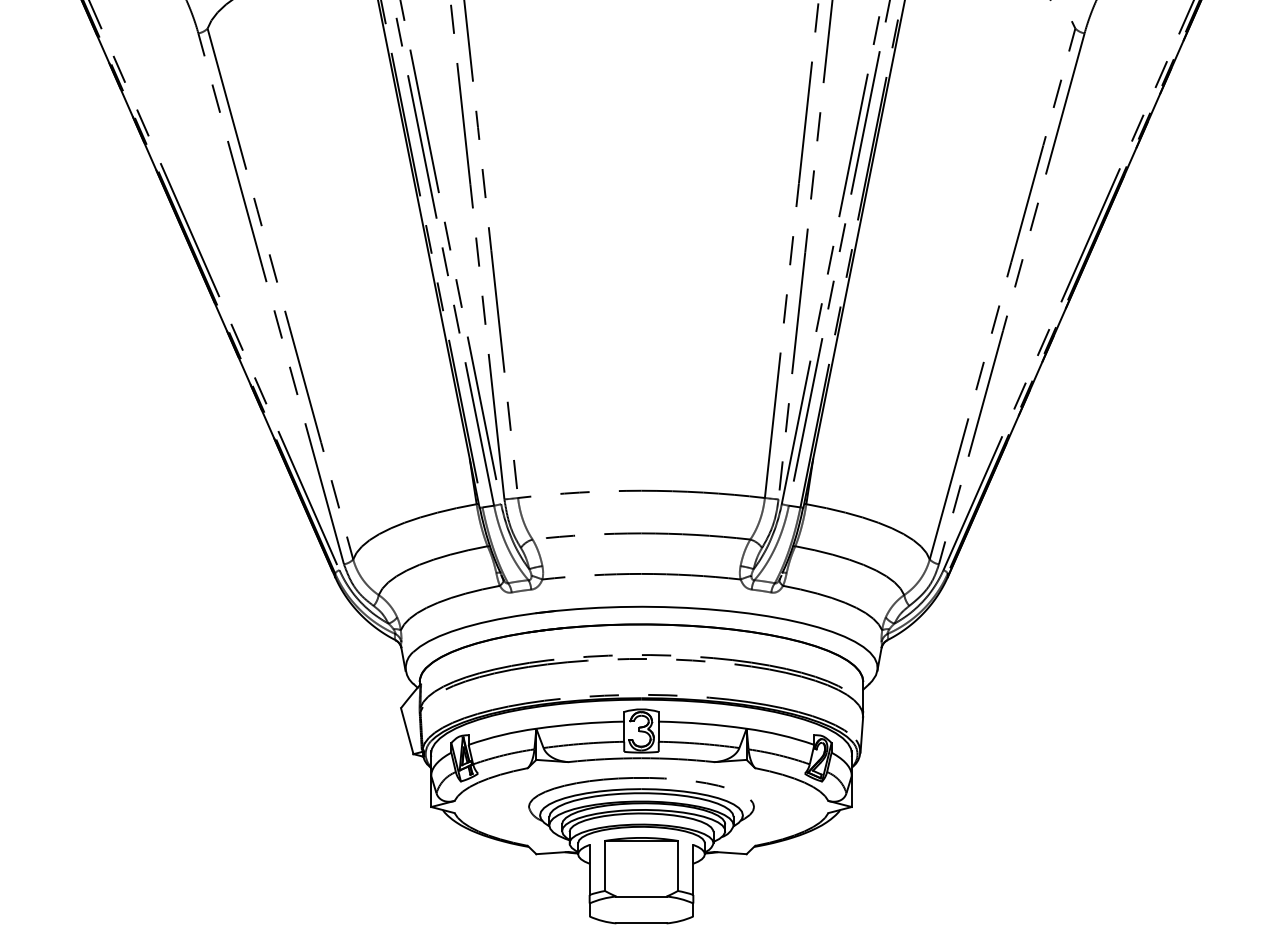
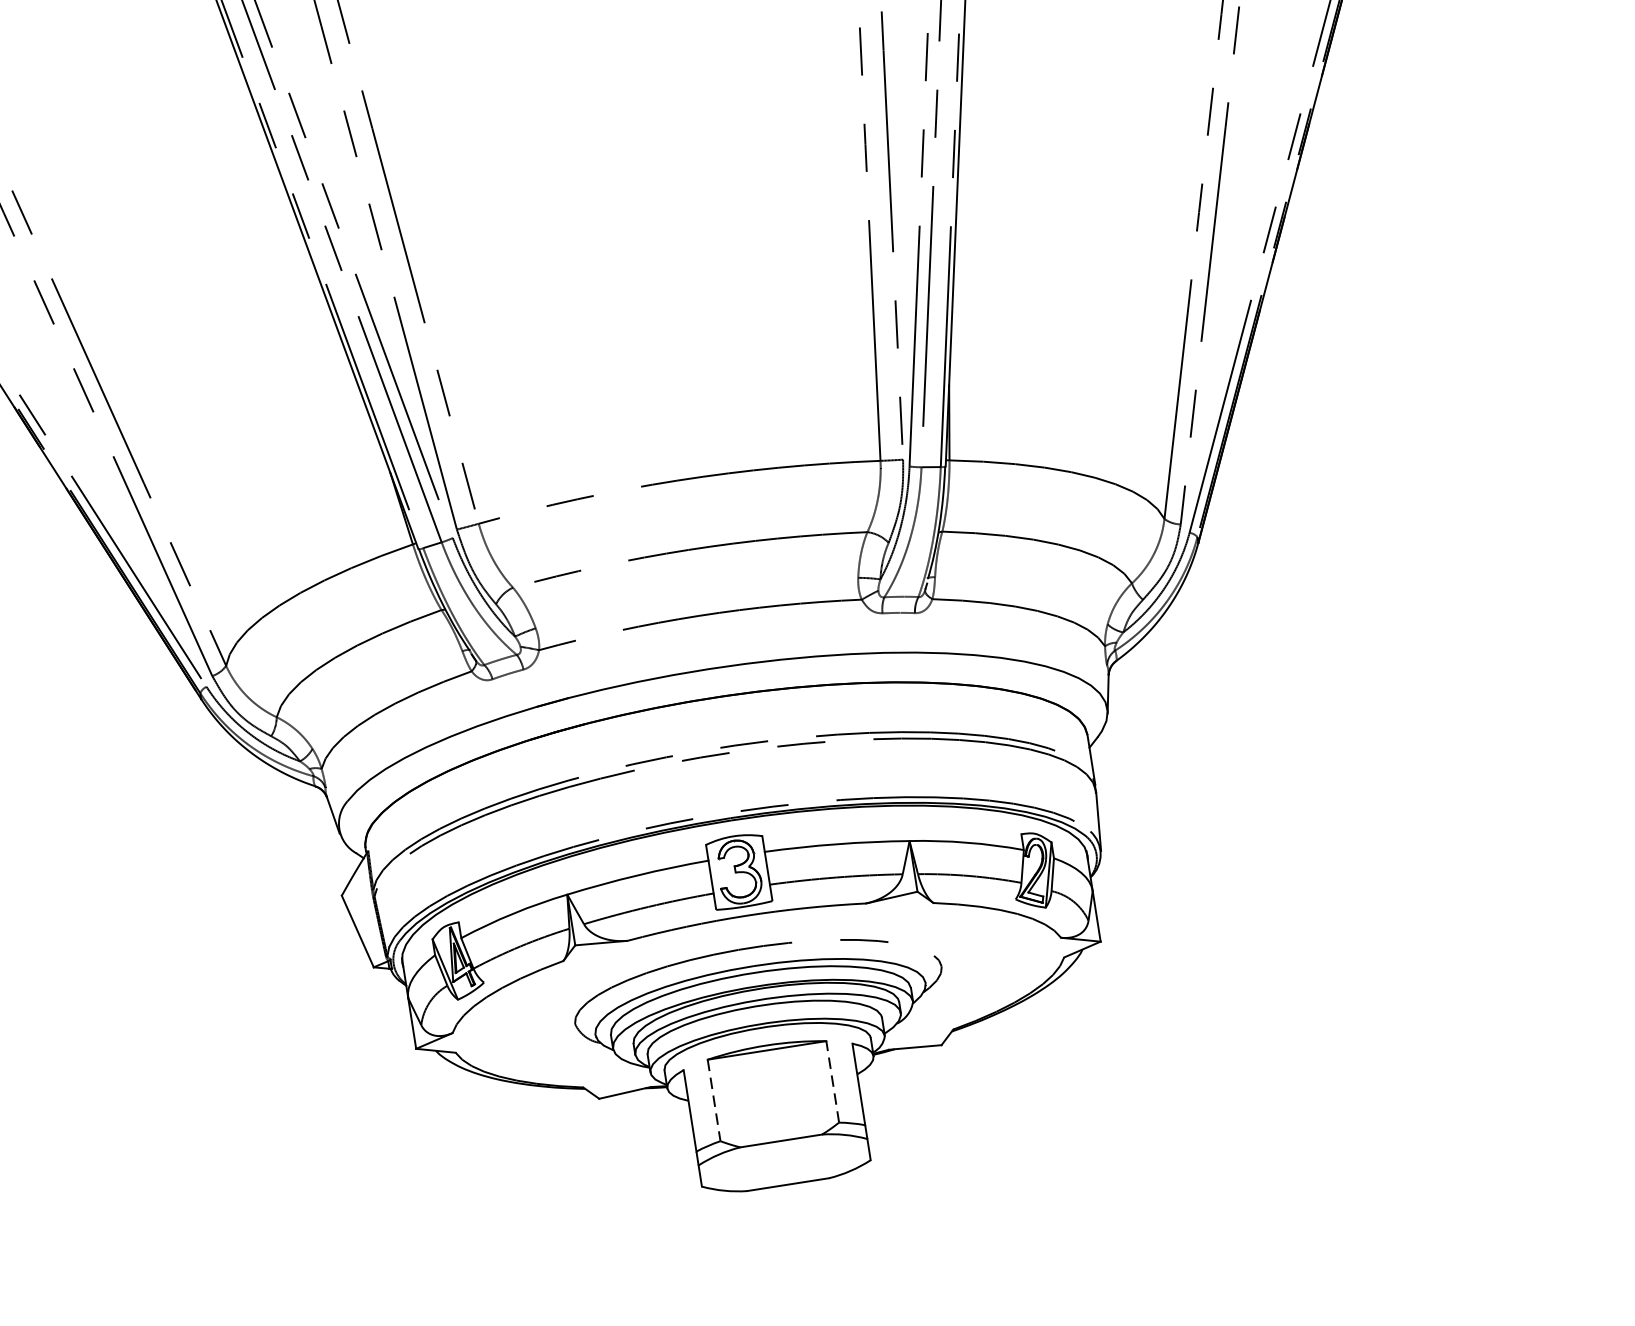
line: (677, 865) -> (831, 1081), solid -> dashed
line: (605, 866) -> (714, 1101), solid -> dashed

